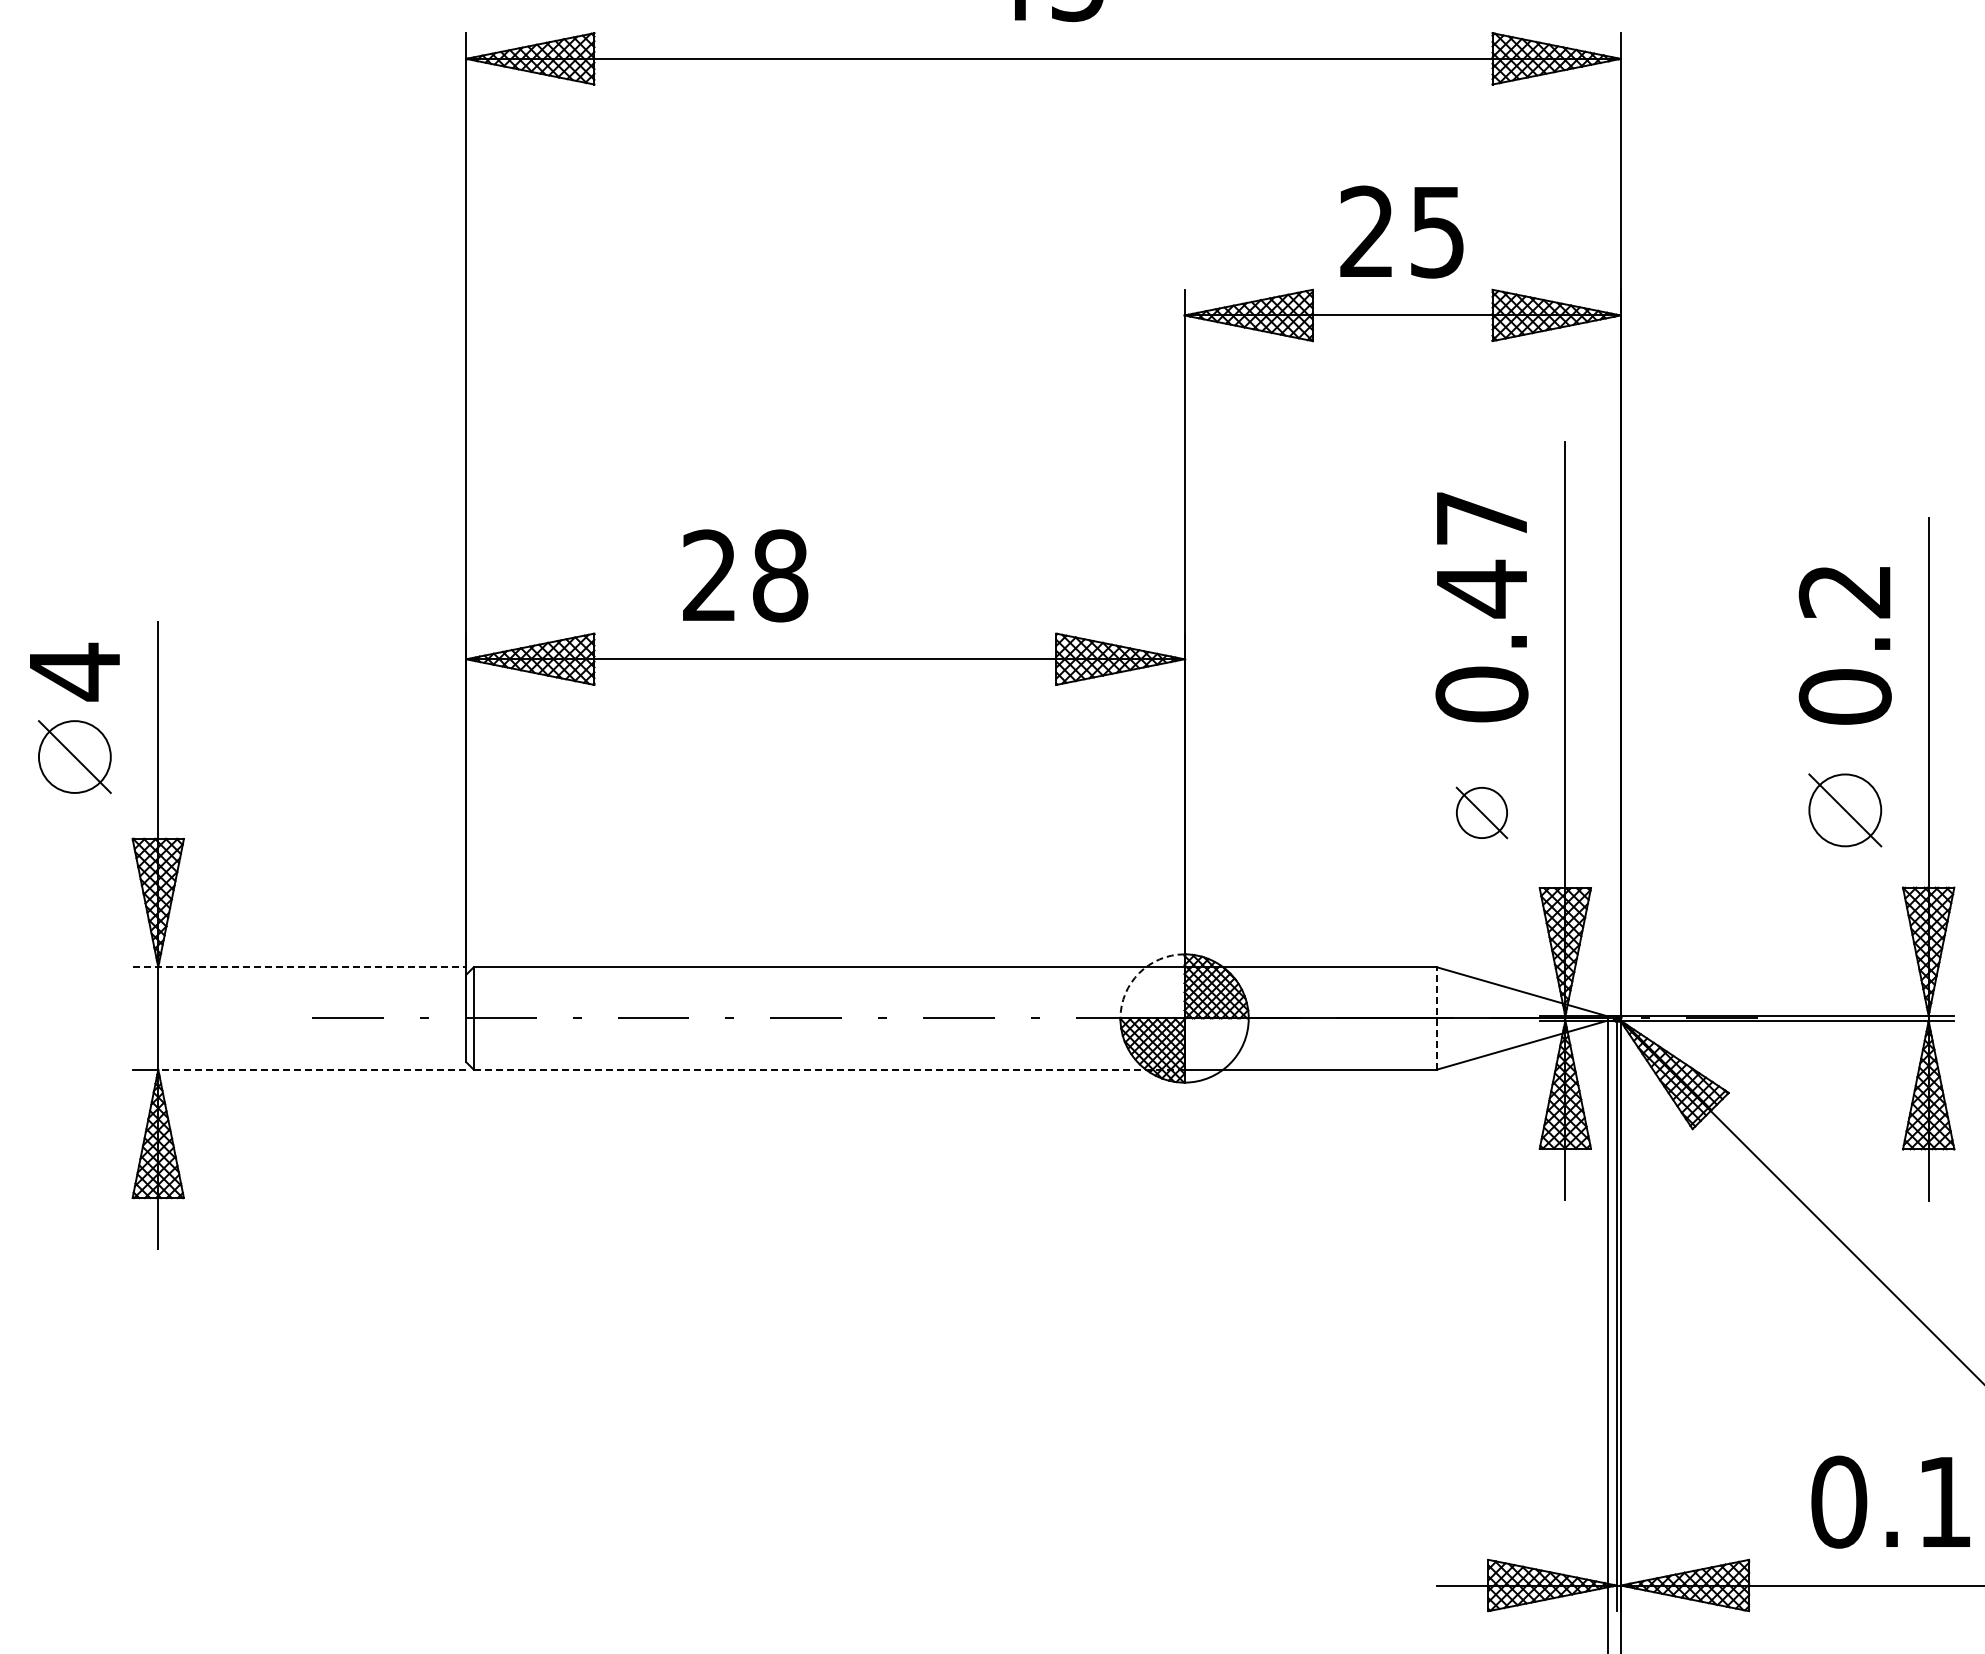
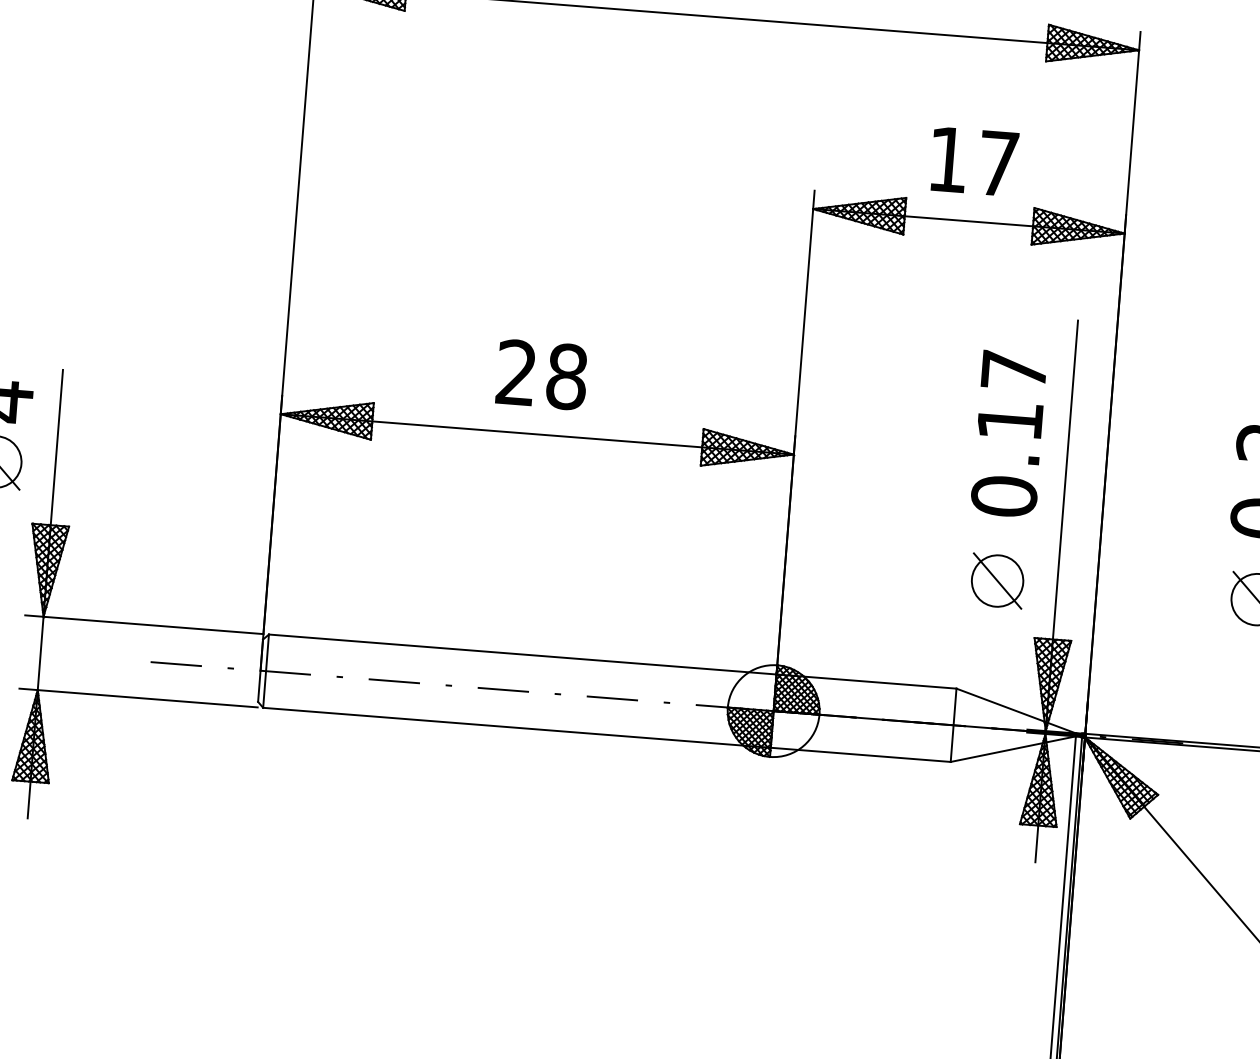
text: (1401, 231) -> (972, 161), 25 -> 17
text: (745, 575) -> (542, 374), moved
text: (1481, 588) -> (1009, 420), 0.47 -> 0.17
part: (1481, 812) -> (997, 580), size x1.43
line: (299, 967) -> (144, 624), dashed -> solid
arc: (1139, 973) -> (743, 676), dashed -> solid
line: (1436, 1018) -> (953, 725), dashed -> solid
line: (312, 1069) -> (147, 698), dashed -> solid
line: (829, 1069) -> (517, 727), dashed -> solid

